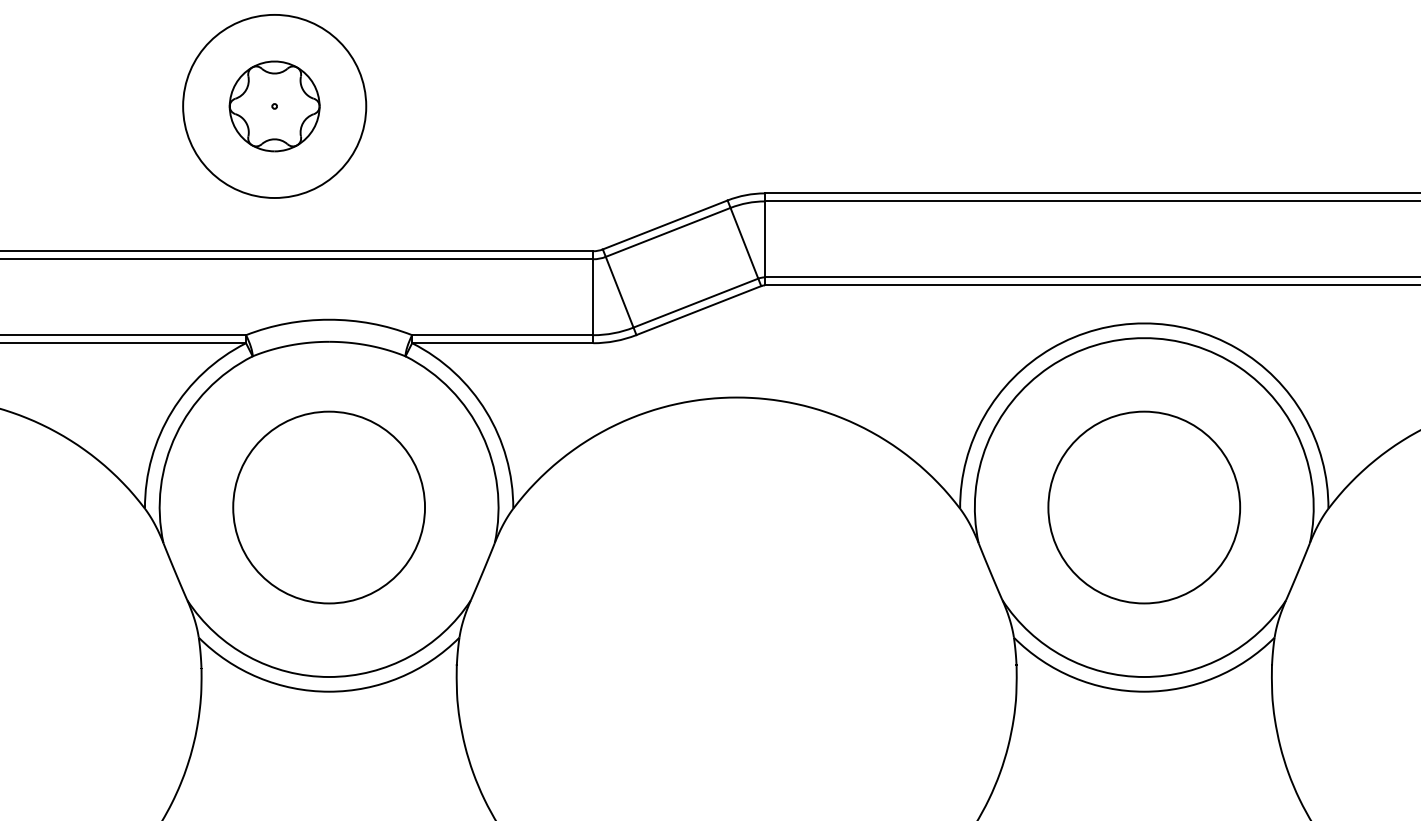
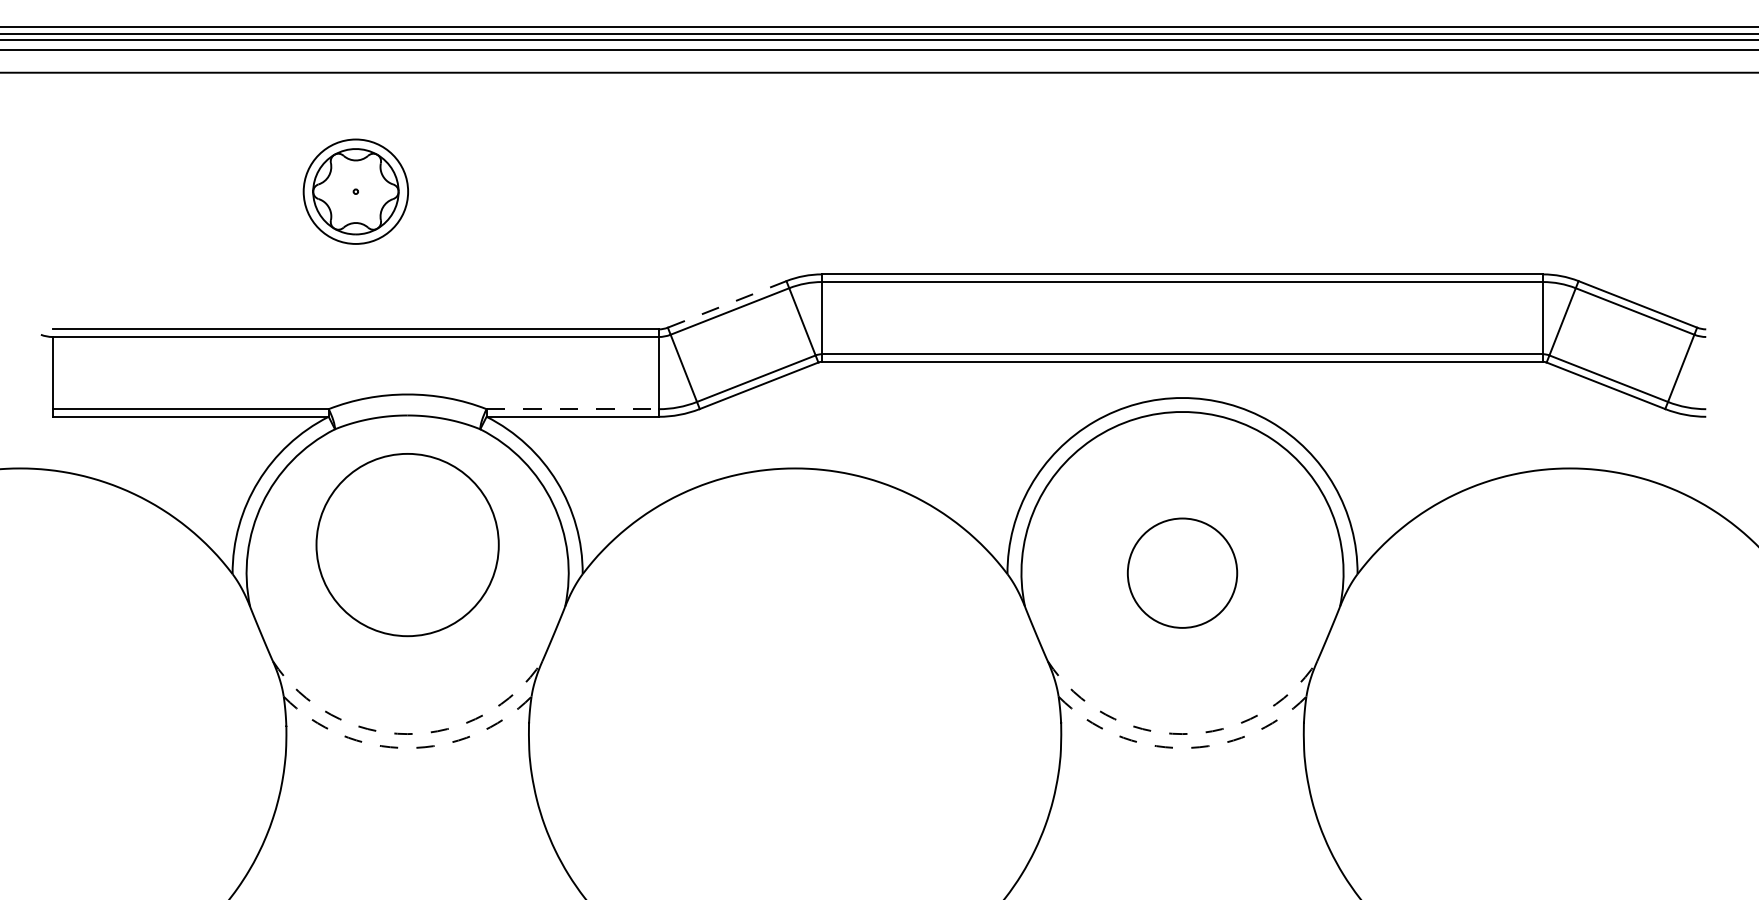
circle: (274, 106) -> (355, 191), size x0.6
line: (665, 225) -> (727, 304), solid -> dashed
line: (503, 335) -> (573, 409), solid -> dashed
circle: (328, 508) -> (407, 545), moved
circle: (1144, 508) -> (1182, 573), size x0.6
arc: (328, 677) -> (407, 734), solid -> dashed
arc: (1144, 677) -> (1182, 734), solid -> dashed
arc: (328, 692) -> (407, 748), solid -> dashed
arc: (1144, 692) -> (1182, 748), solid -> dashed

